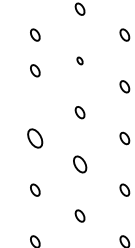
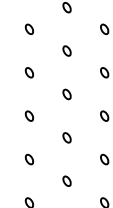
part: (79, 60) -> (66, 50), size x1.67
part: (35, 70) -> (29, 72), moved
part: (35, 138) -> (29, 116), size x0.62
part: (79, 163) -> (66, 137), size x0.71

